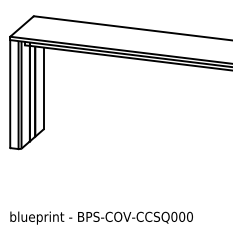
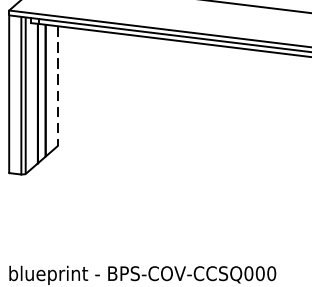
line: (43, 88) -> (57, 86), solid -> dashed

